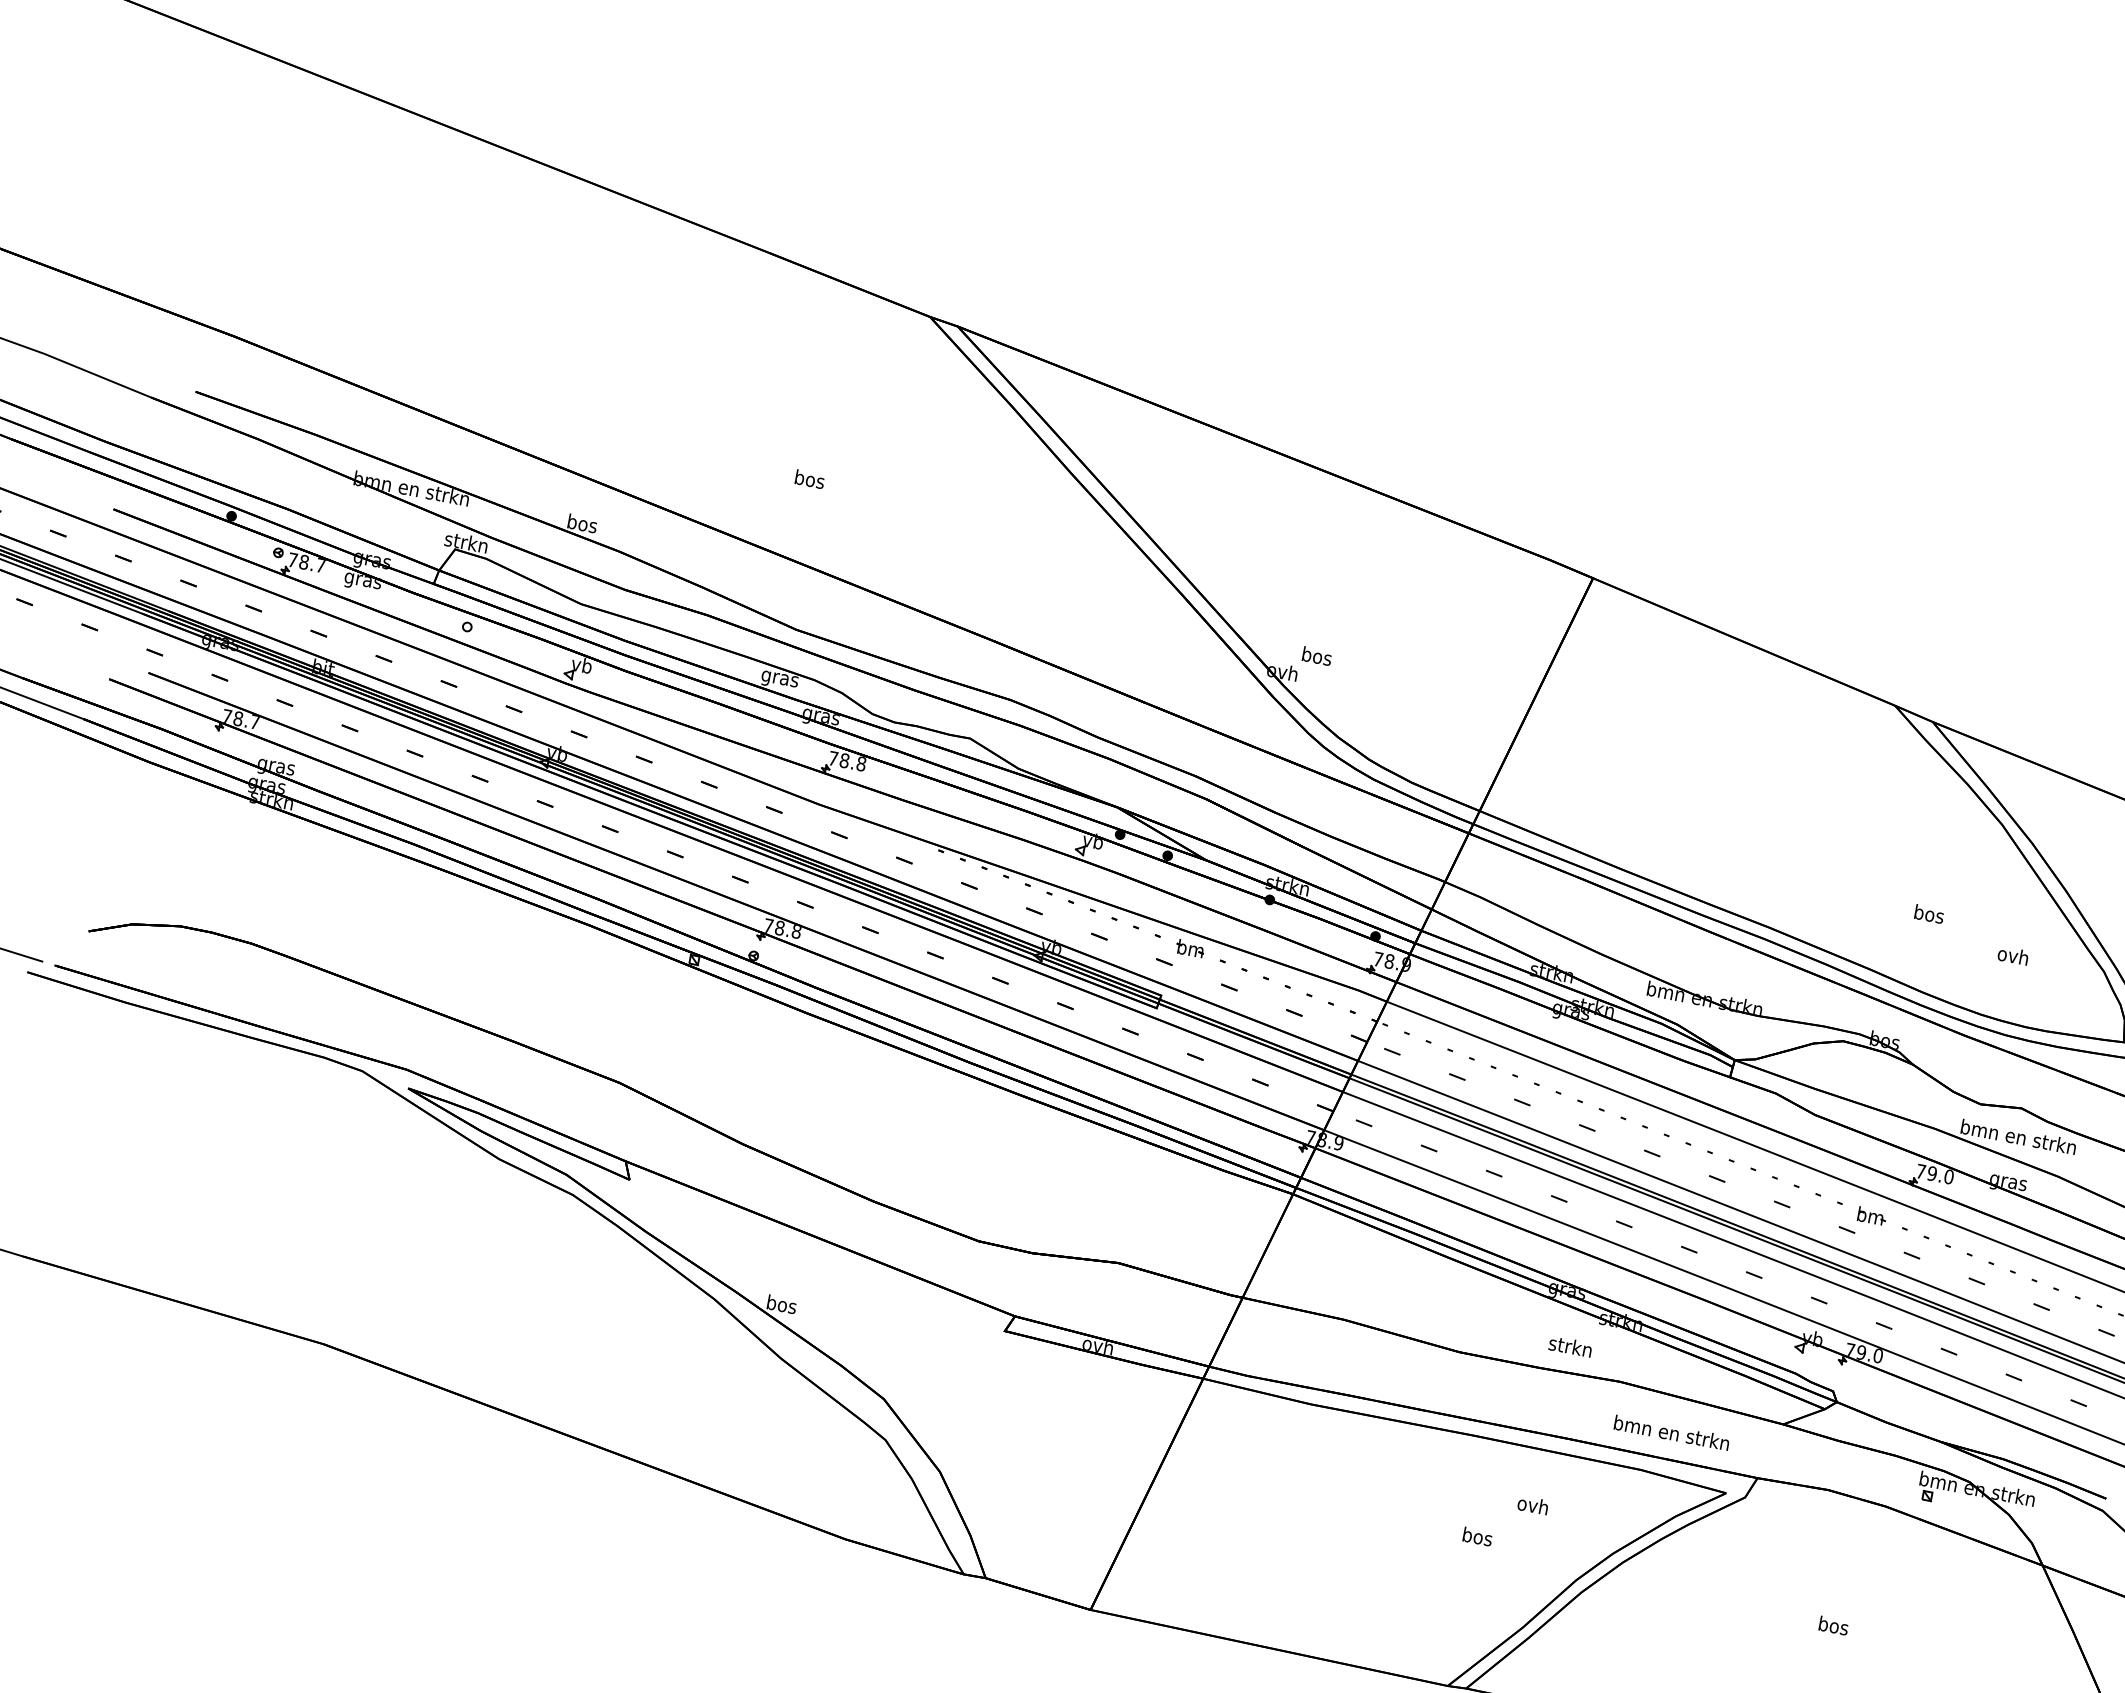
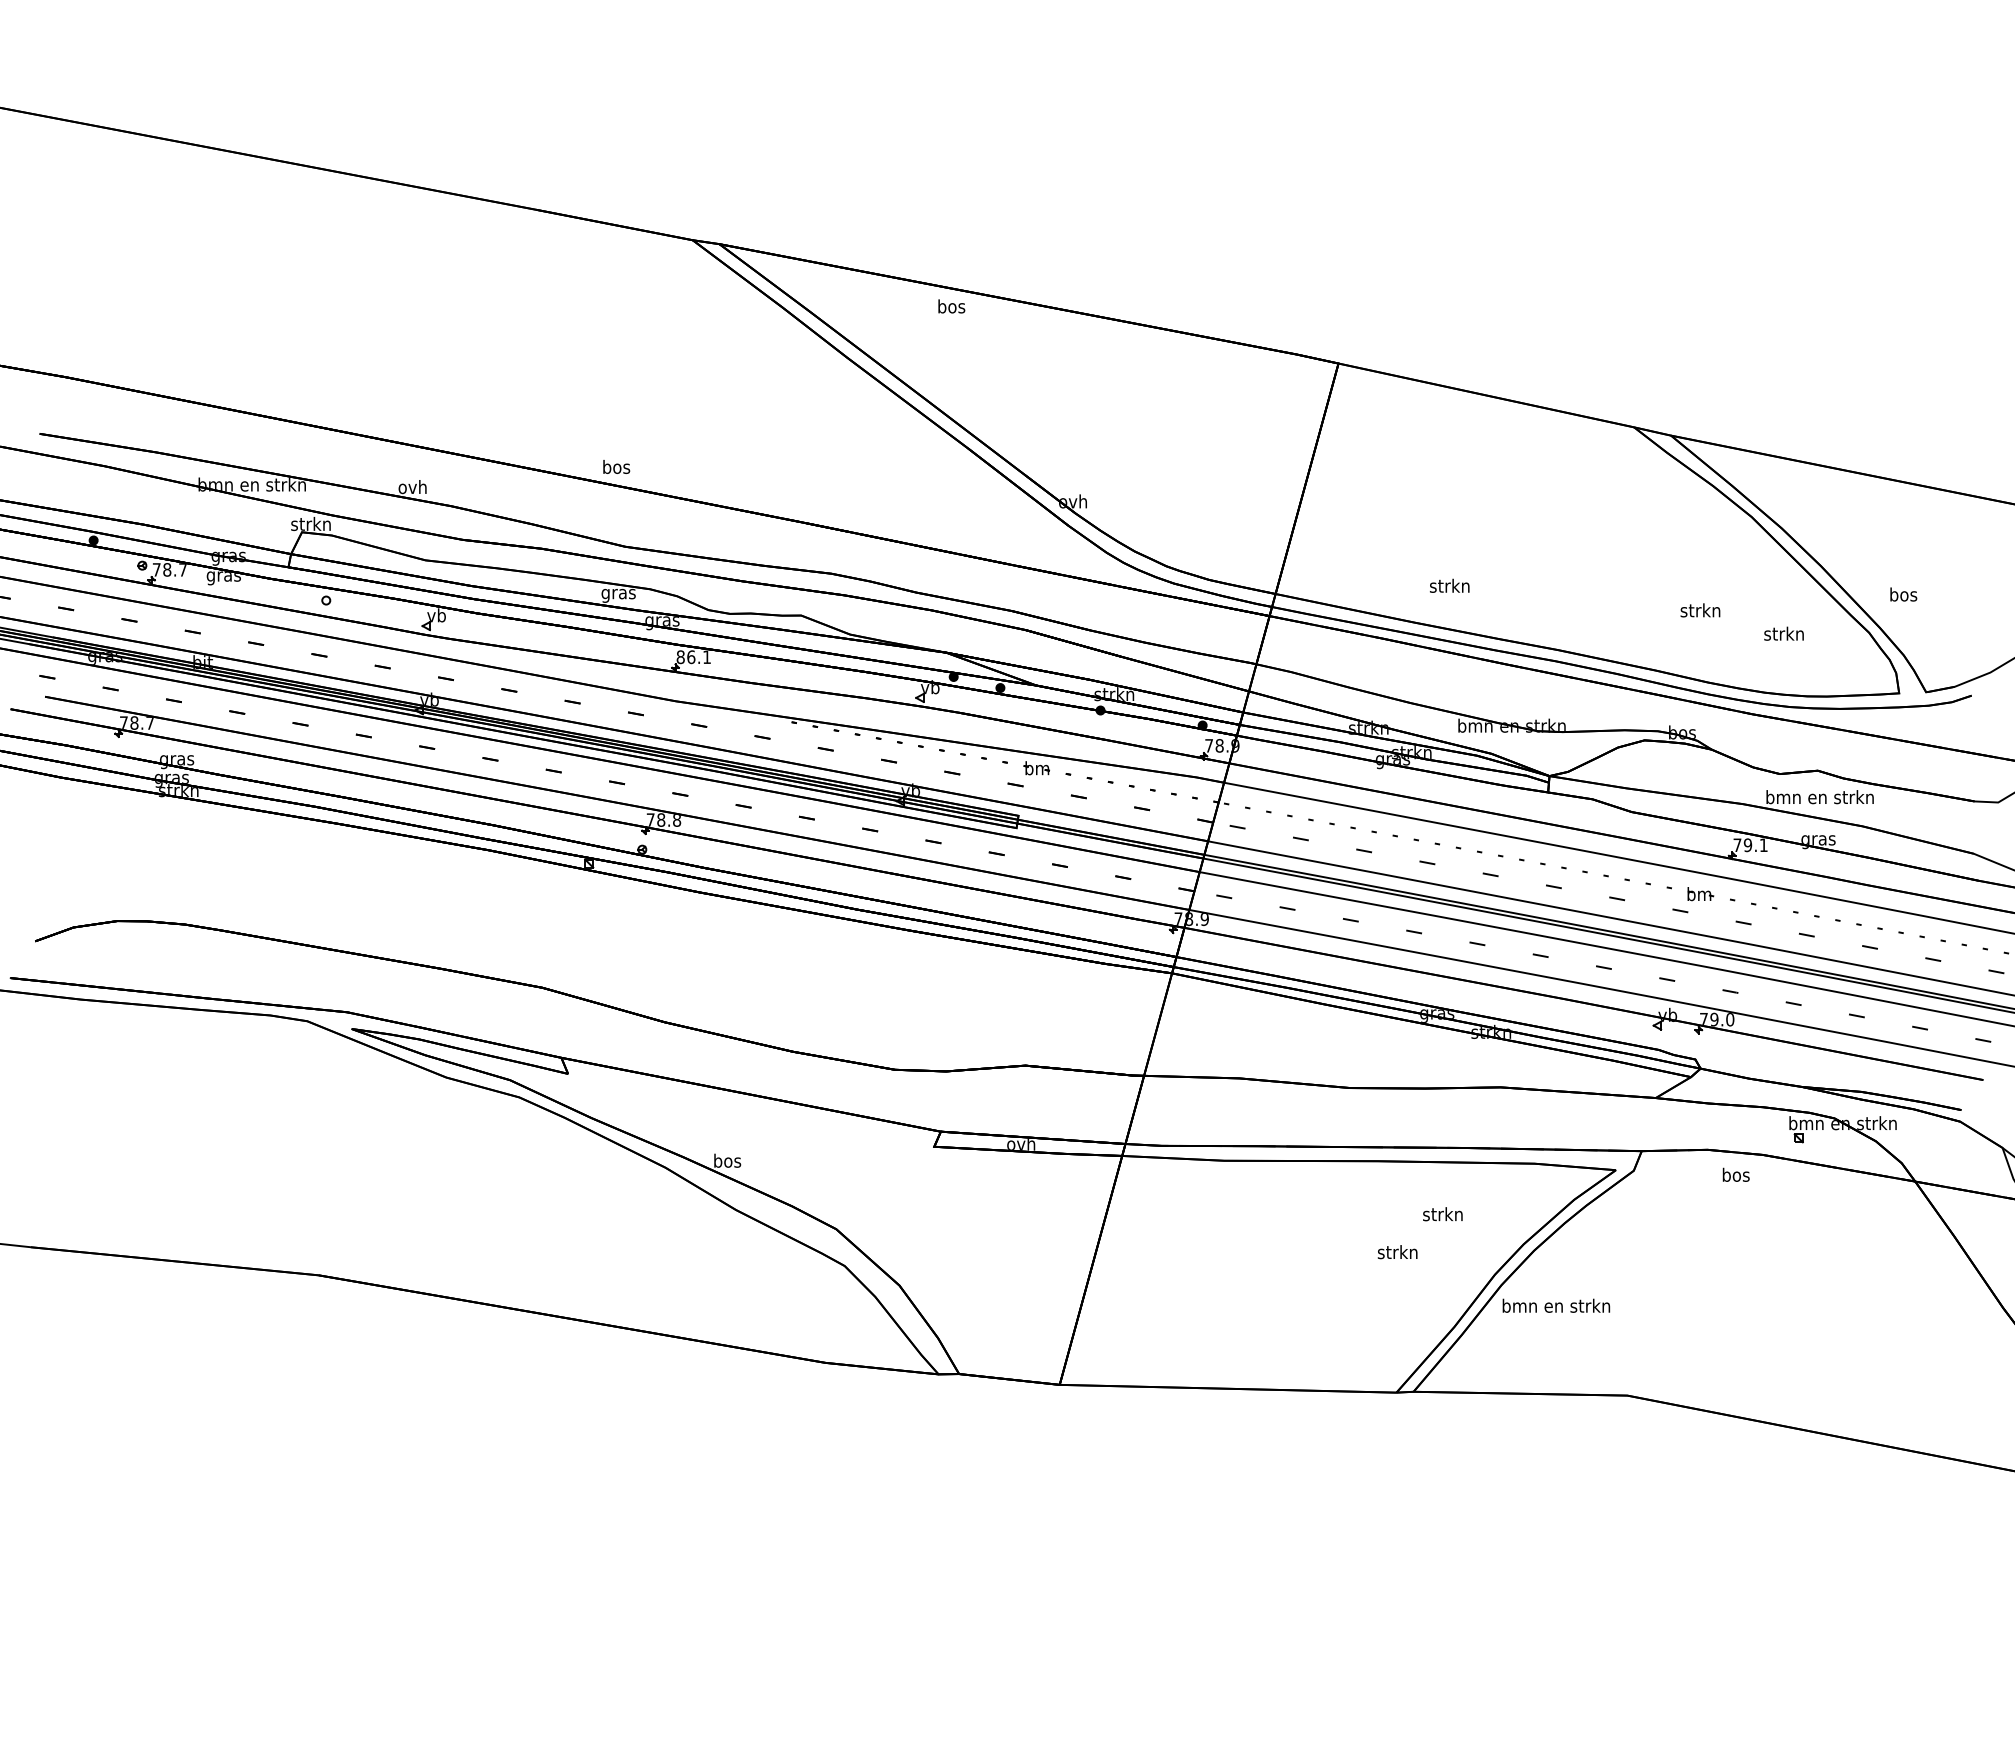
text: (809, 478) -> (616, 466), moved
text: (581, 523) -> (412, 487), bos -> ovh
text: (1316, 656) -> (951, 306), moved
text: (846, 761) -> (693, 657), 78.8 -> 86.1
text: (1928, 914) -> (1700, 610), bos -> strkn
text: (2012, 955) -> (1783, 633), ovh -> strkn
text: (1948, 1177) -> (1763, 845), 79.0 -> 79.1
text: (1570, 1346) -> (1449, 585), moved
text: (1672, 1432) -> (1556, 1305), moved
text: (1532, 1505) -> (1442, 1214), ovh -> strkn
text: (1477, 1536) -> (1397, 1252), bos -> strkn
text: (1833, 1625) -> (1735, 1174), moved

